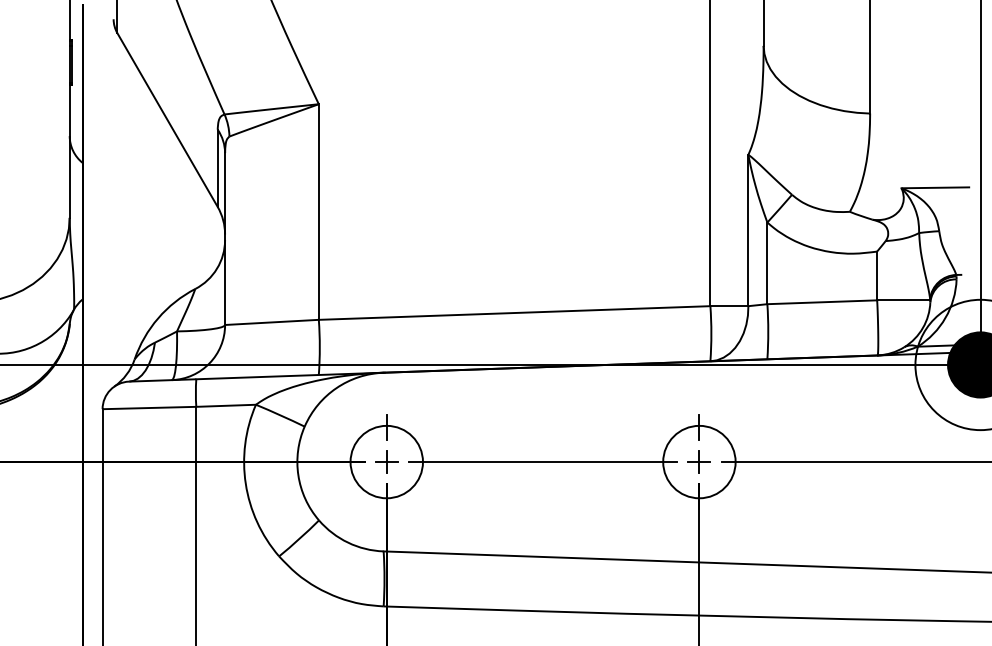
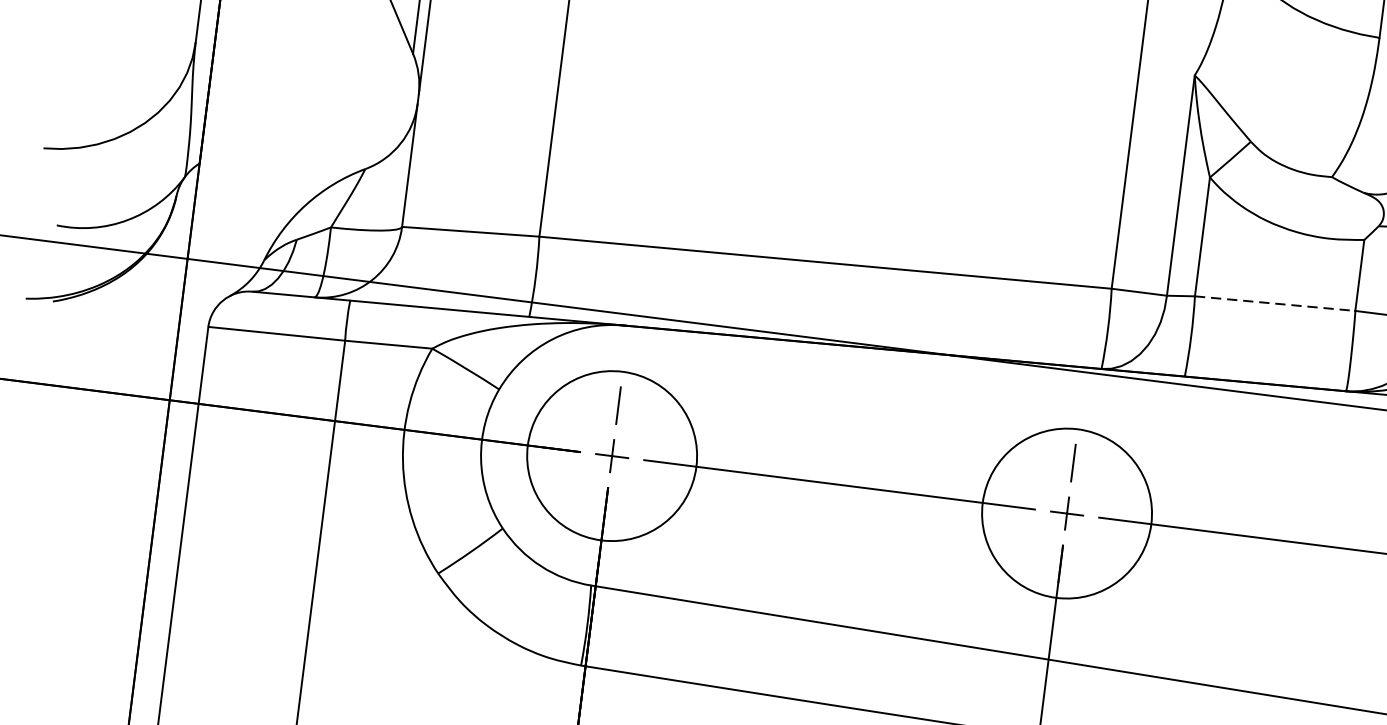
line: (822, 302) -> (1275, 304), solid -> dashed
circle: (386, 461) -> (611, 455), size x1.6
circle: (699, 461) -> (1067, 512), size x1.6

